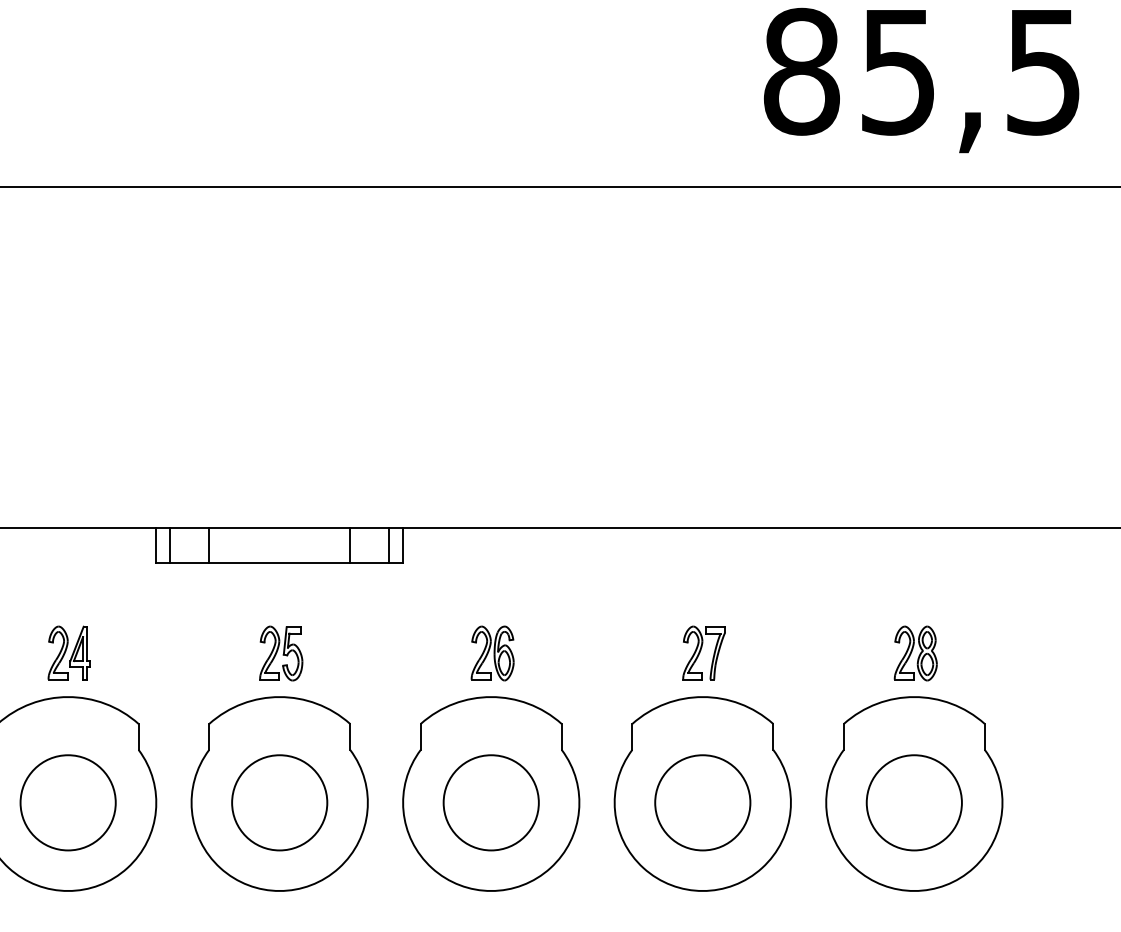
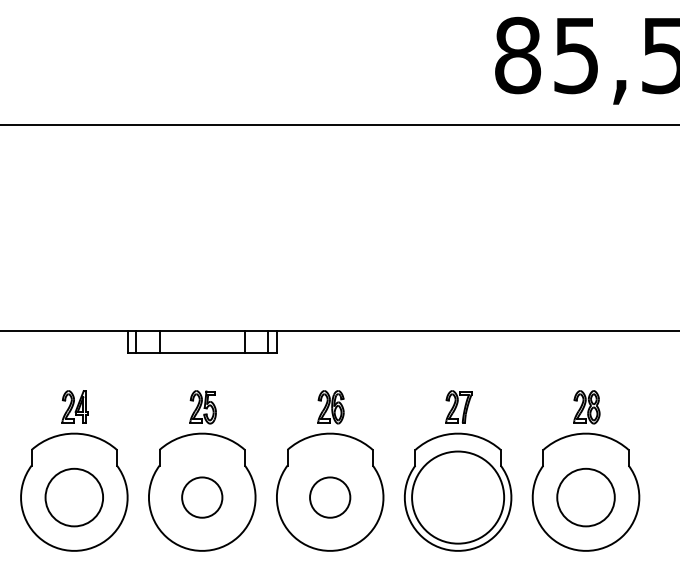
circle: (280, 802) -> (202, 497), size x0.7
circle: (490, 802) -> (329, 497), size x0.7
circle: (701, 802) -> (457, 497), size x1.6

